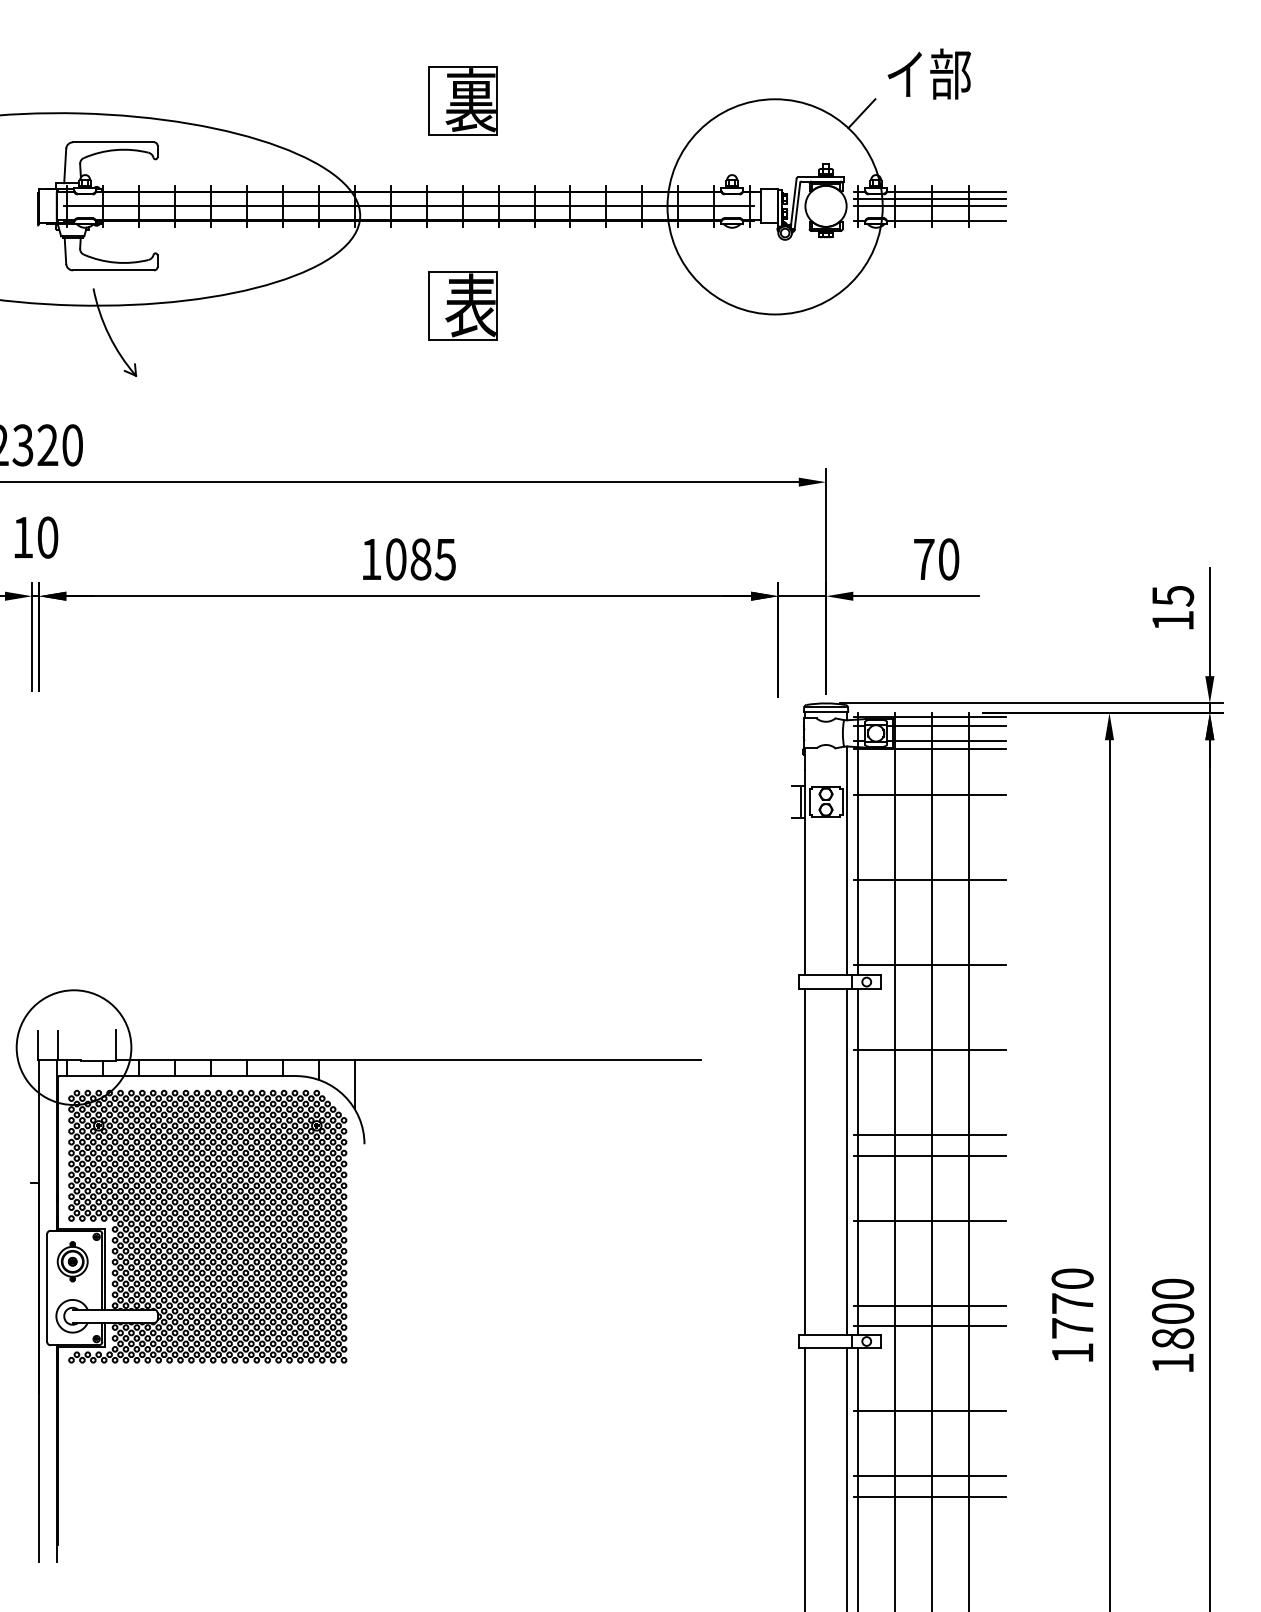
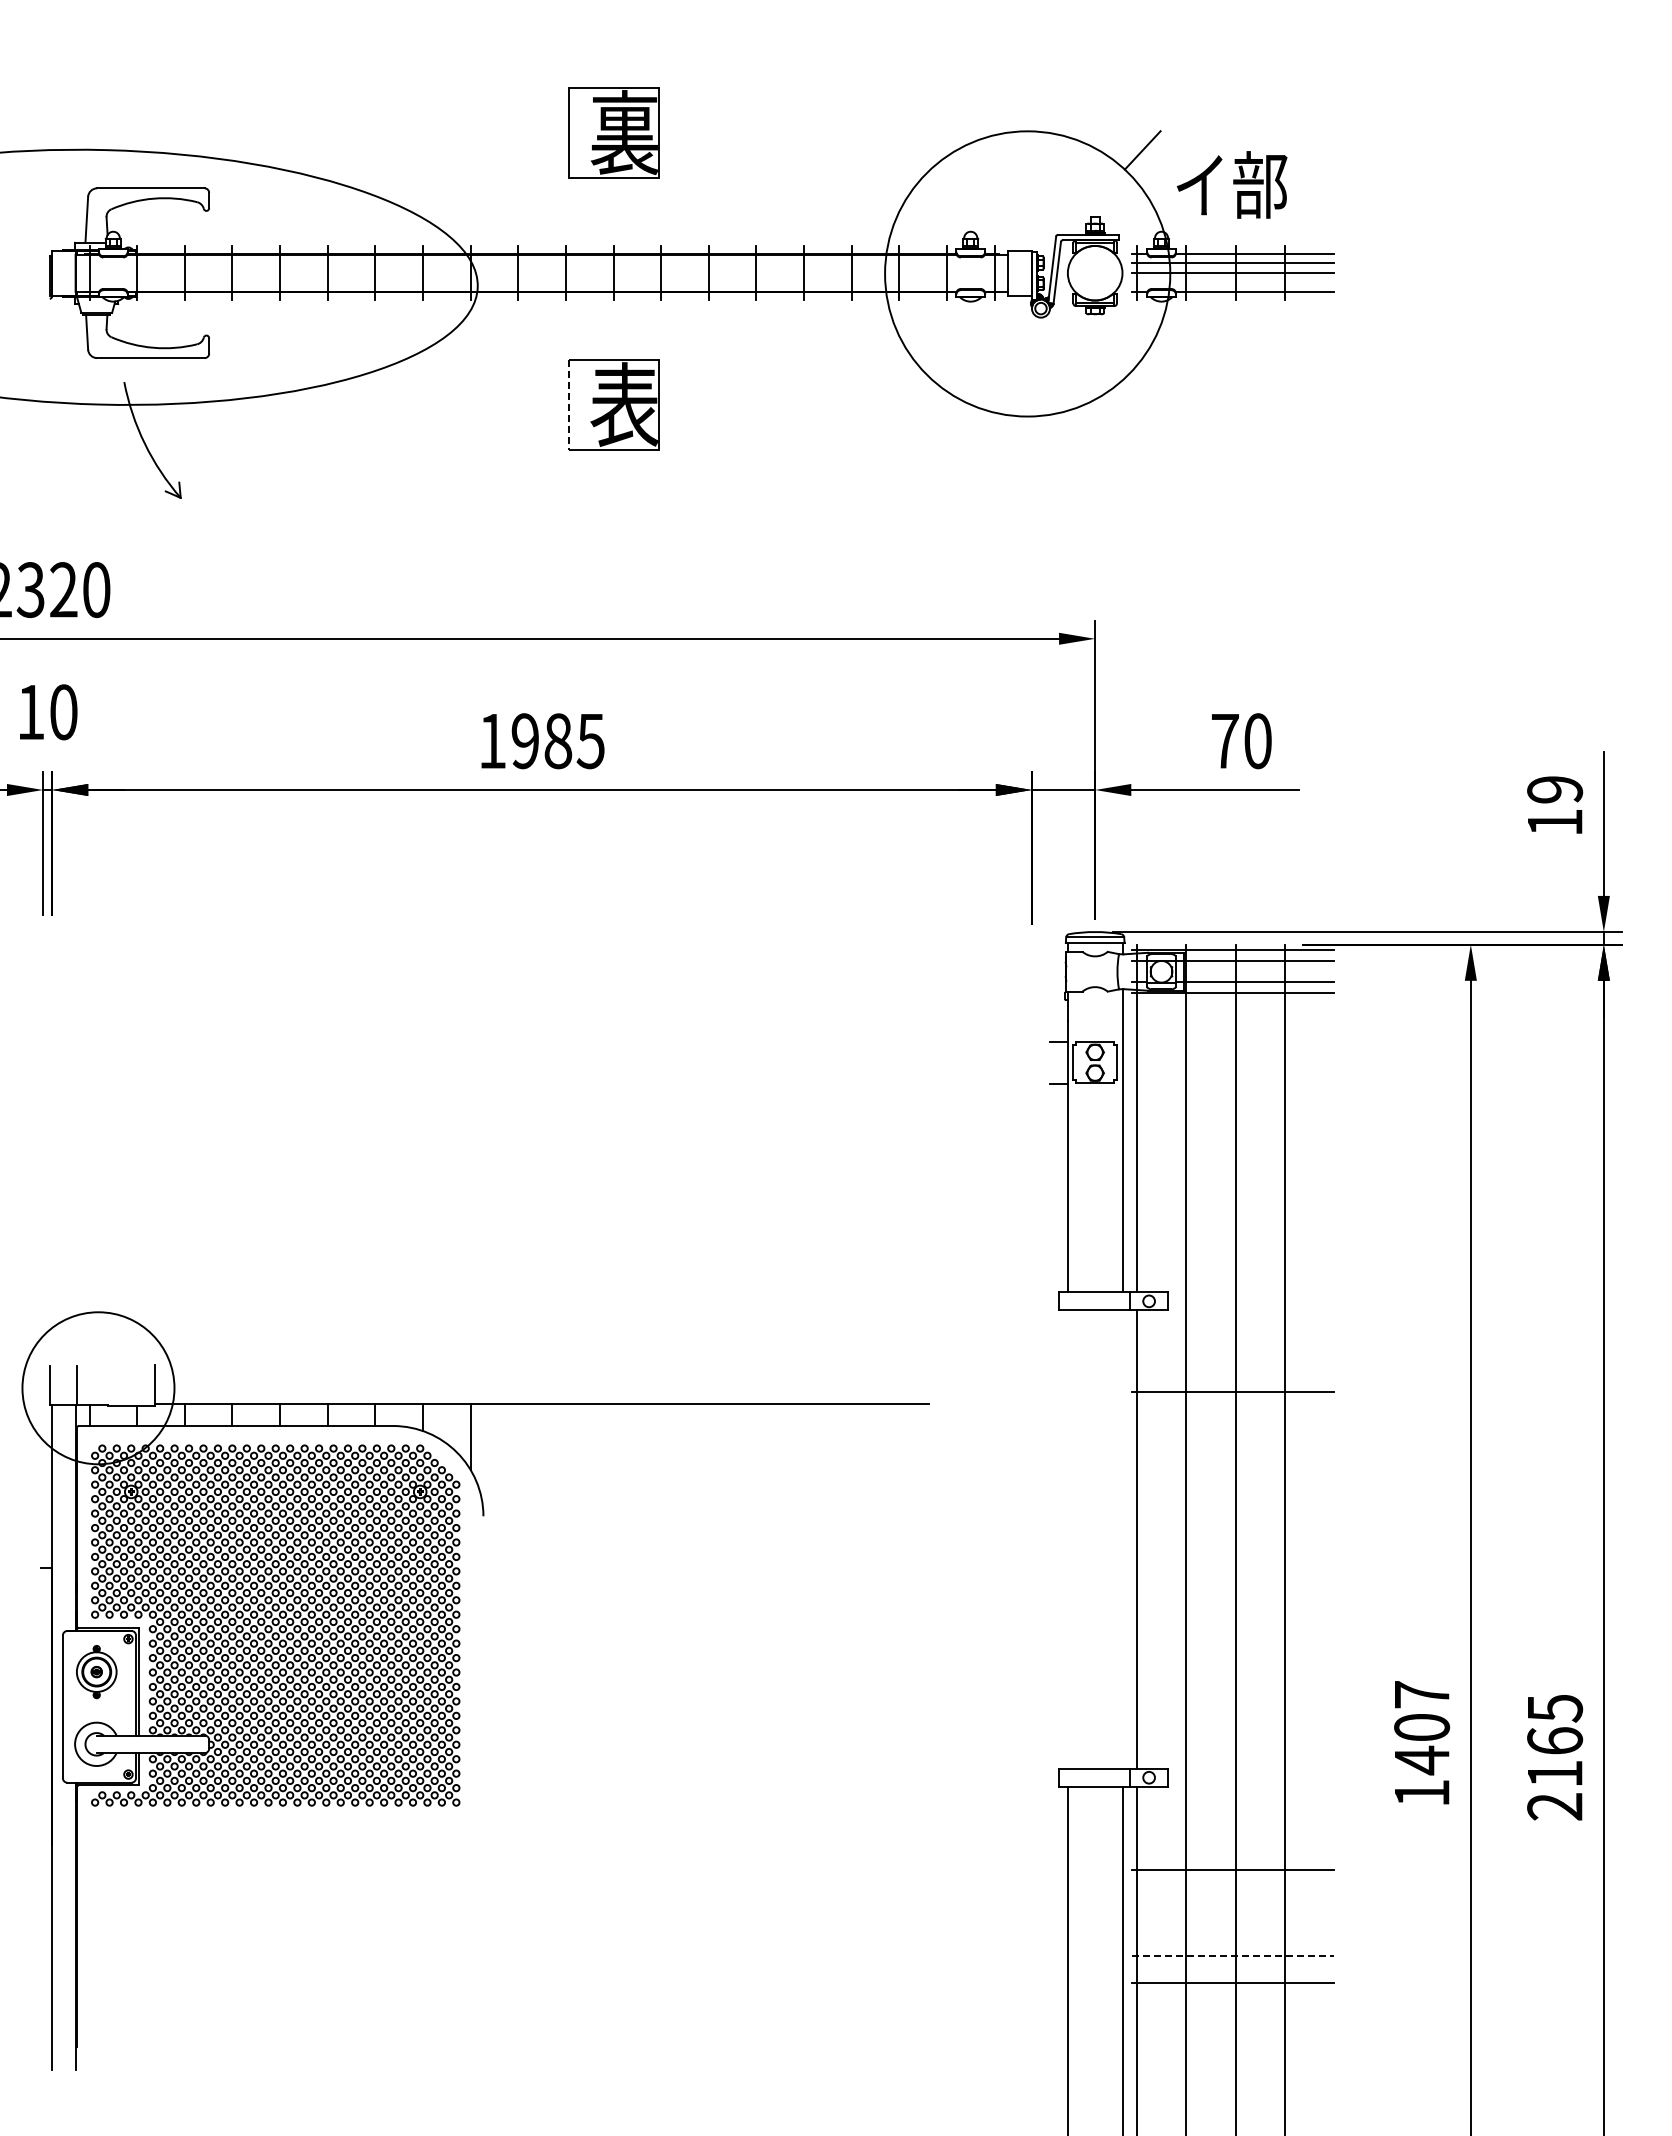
text: (928, 73) -> (1231, 184), moved
line: (408, 206) -> (541, 273), removed
line: (428, 306) -> (568, 405), solid -> dashed
text: (396, 559) -> (525, 741), 1085 -> 1985
text: (1173, 596) -> (1555, 790), 15 -> 19
line: (930, 795) -> (1233, 1053), removed
line: (800, 801) -> (1061, 1062), removed
line: (930, 879) -> (1233, 1165), removed
line: (930, 964) -> (1233, 1278), removed
line: (930, 1135) -> (1233, 1504), removed
line: (930, 1155) -> (1233, 1531), removed
line: (805, 1161) -> (1067, 1539), removed
line: (846, 1161) -> (1122, 1539), removed
line: (930, 1220) -> (1233, 1617), removed
text: (1073, 1304) -> (1422, 1728), 1770 -> 1407
line: (930, 1305) -> (1233, 1730), removed
line: (930, 1326) -> (1233, 1757), removed
text: (1173, 1326) -> (1555, 1757), 1800 -> 2165
line: (930, 1476) -> (1233, 1956), solid -> dashed

